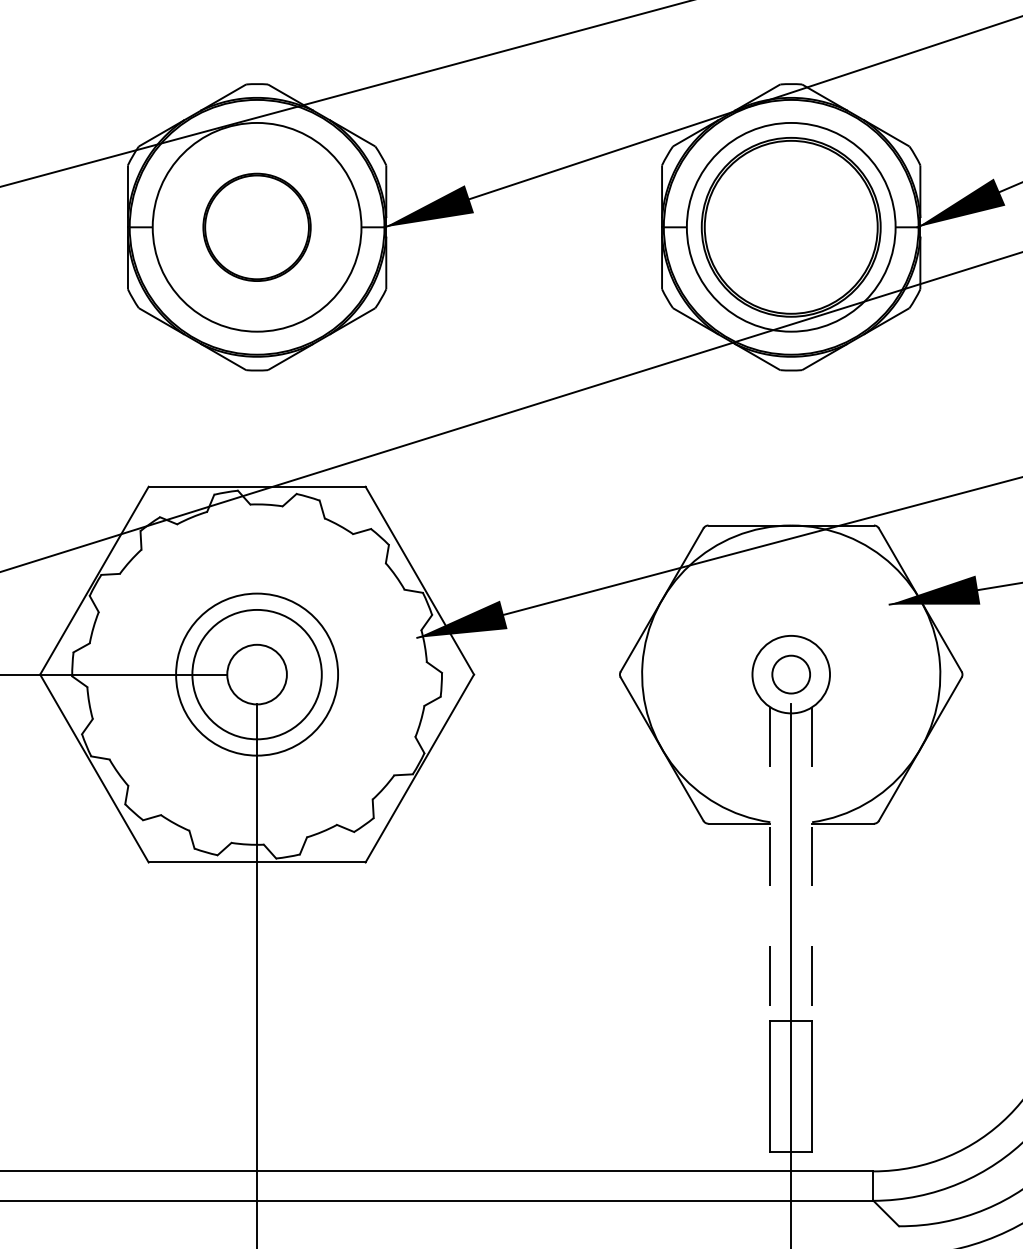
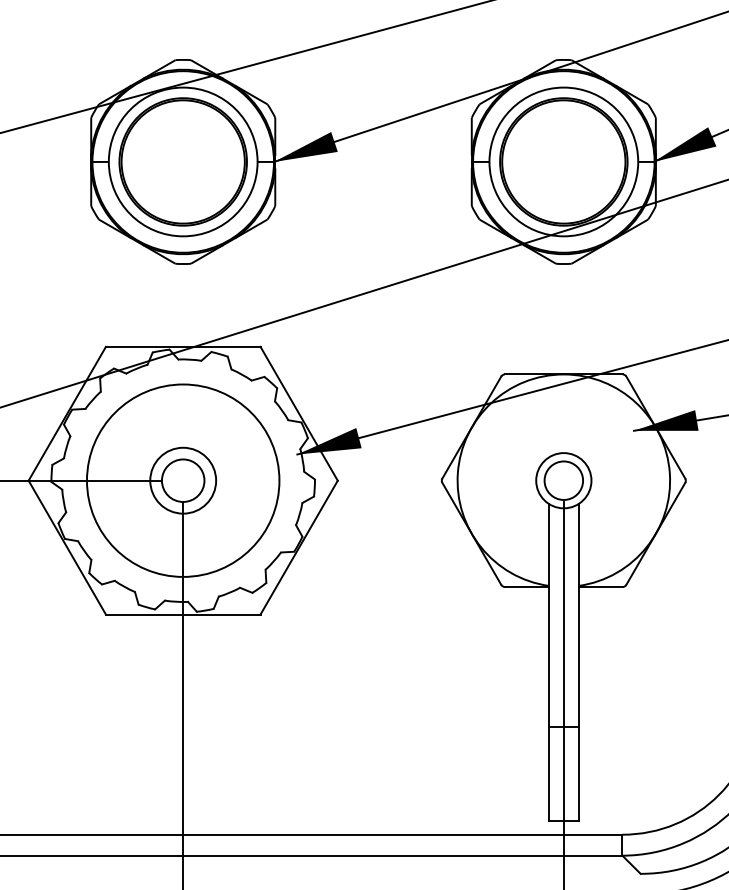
part: (256, 227) -> (182, 162), size x1.67
circle: (256, 674) -> (182, 480), size x0.71
circle: (257, 674) -> (183, 480), size x1.67
circle: (791, 674) -> (564, 480), size x1.43
line: (770, 864) -> (549, 616), dashed -> solid
line: (812, 864) -> (578, 616), dashed -> solid

